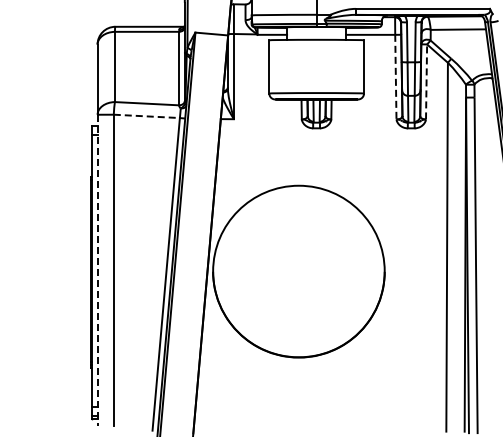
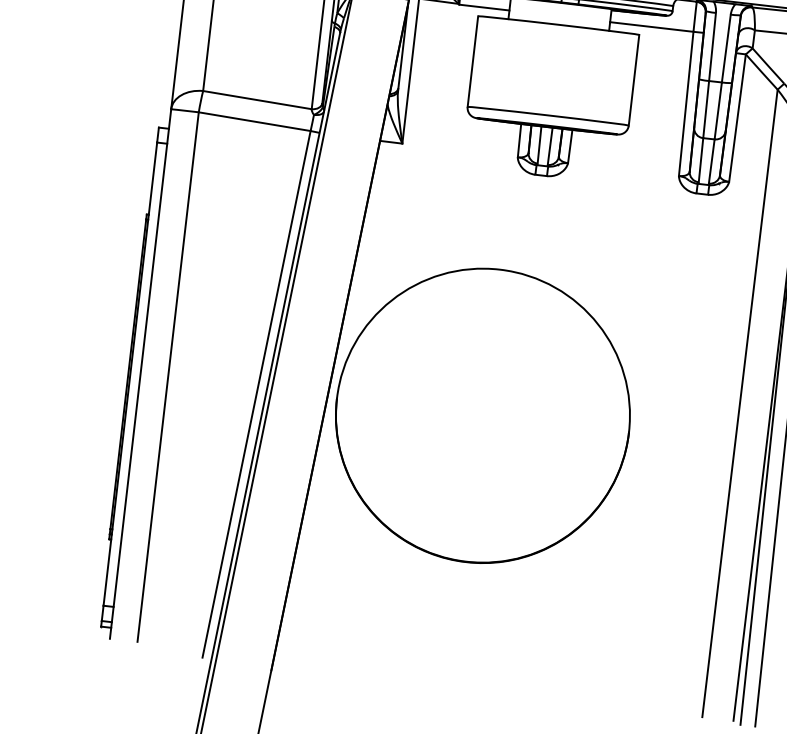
line: (395, 77) -> (685, 104), dashed -> solid
line: (426, 81) -> (737, 117), dashed -> solid
line: (147, 116) -> (255, 121), dashed -> solid
line: (97, 270) -> (140, 374), dashed -> solid

